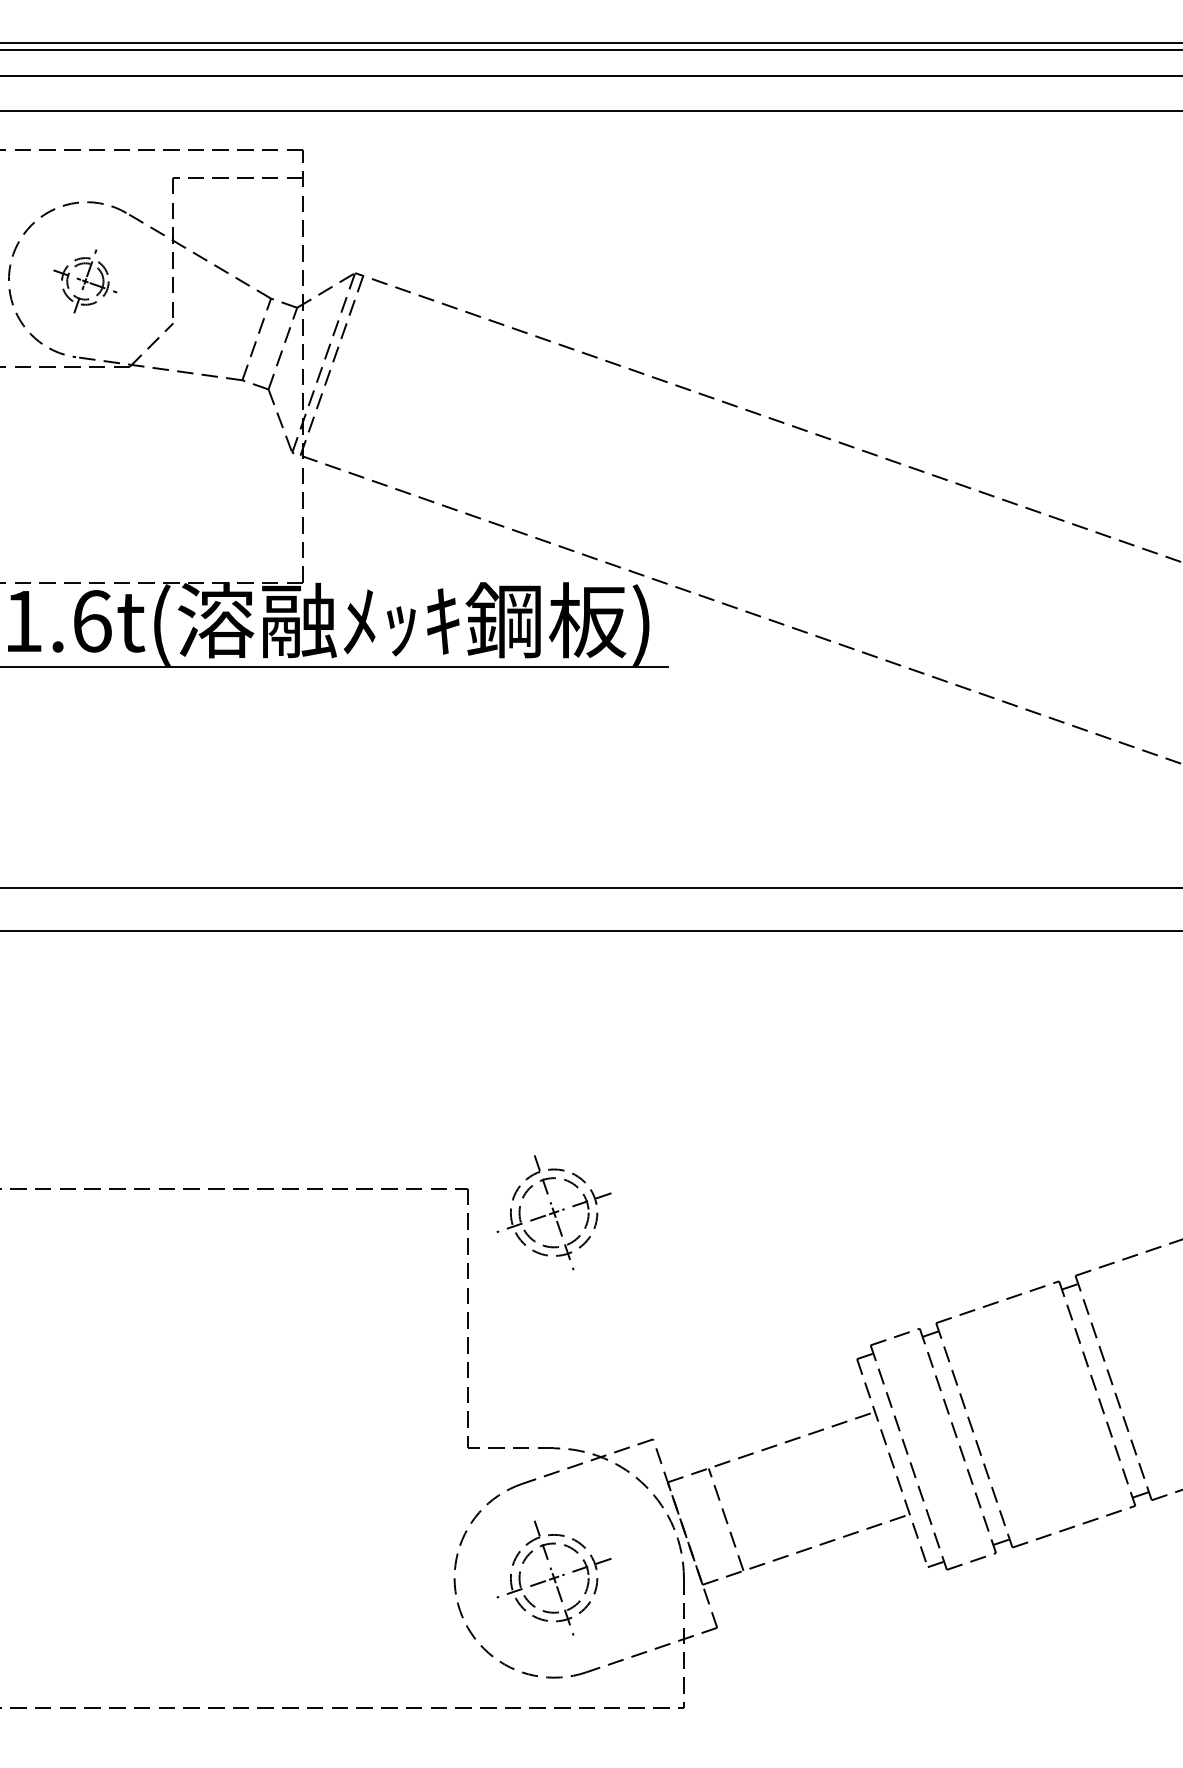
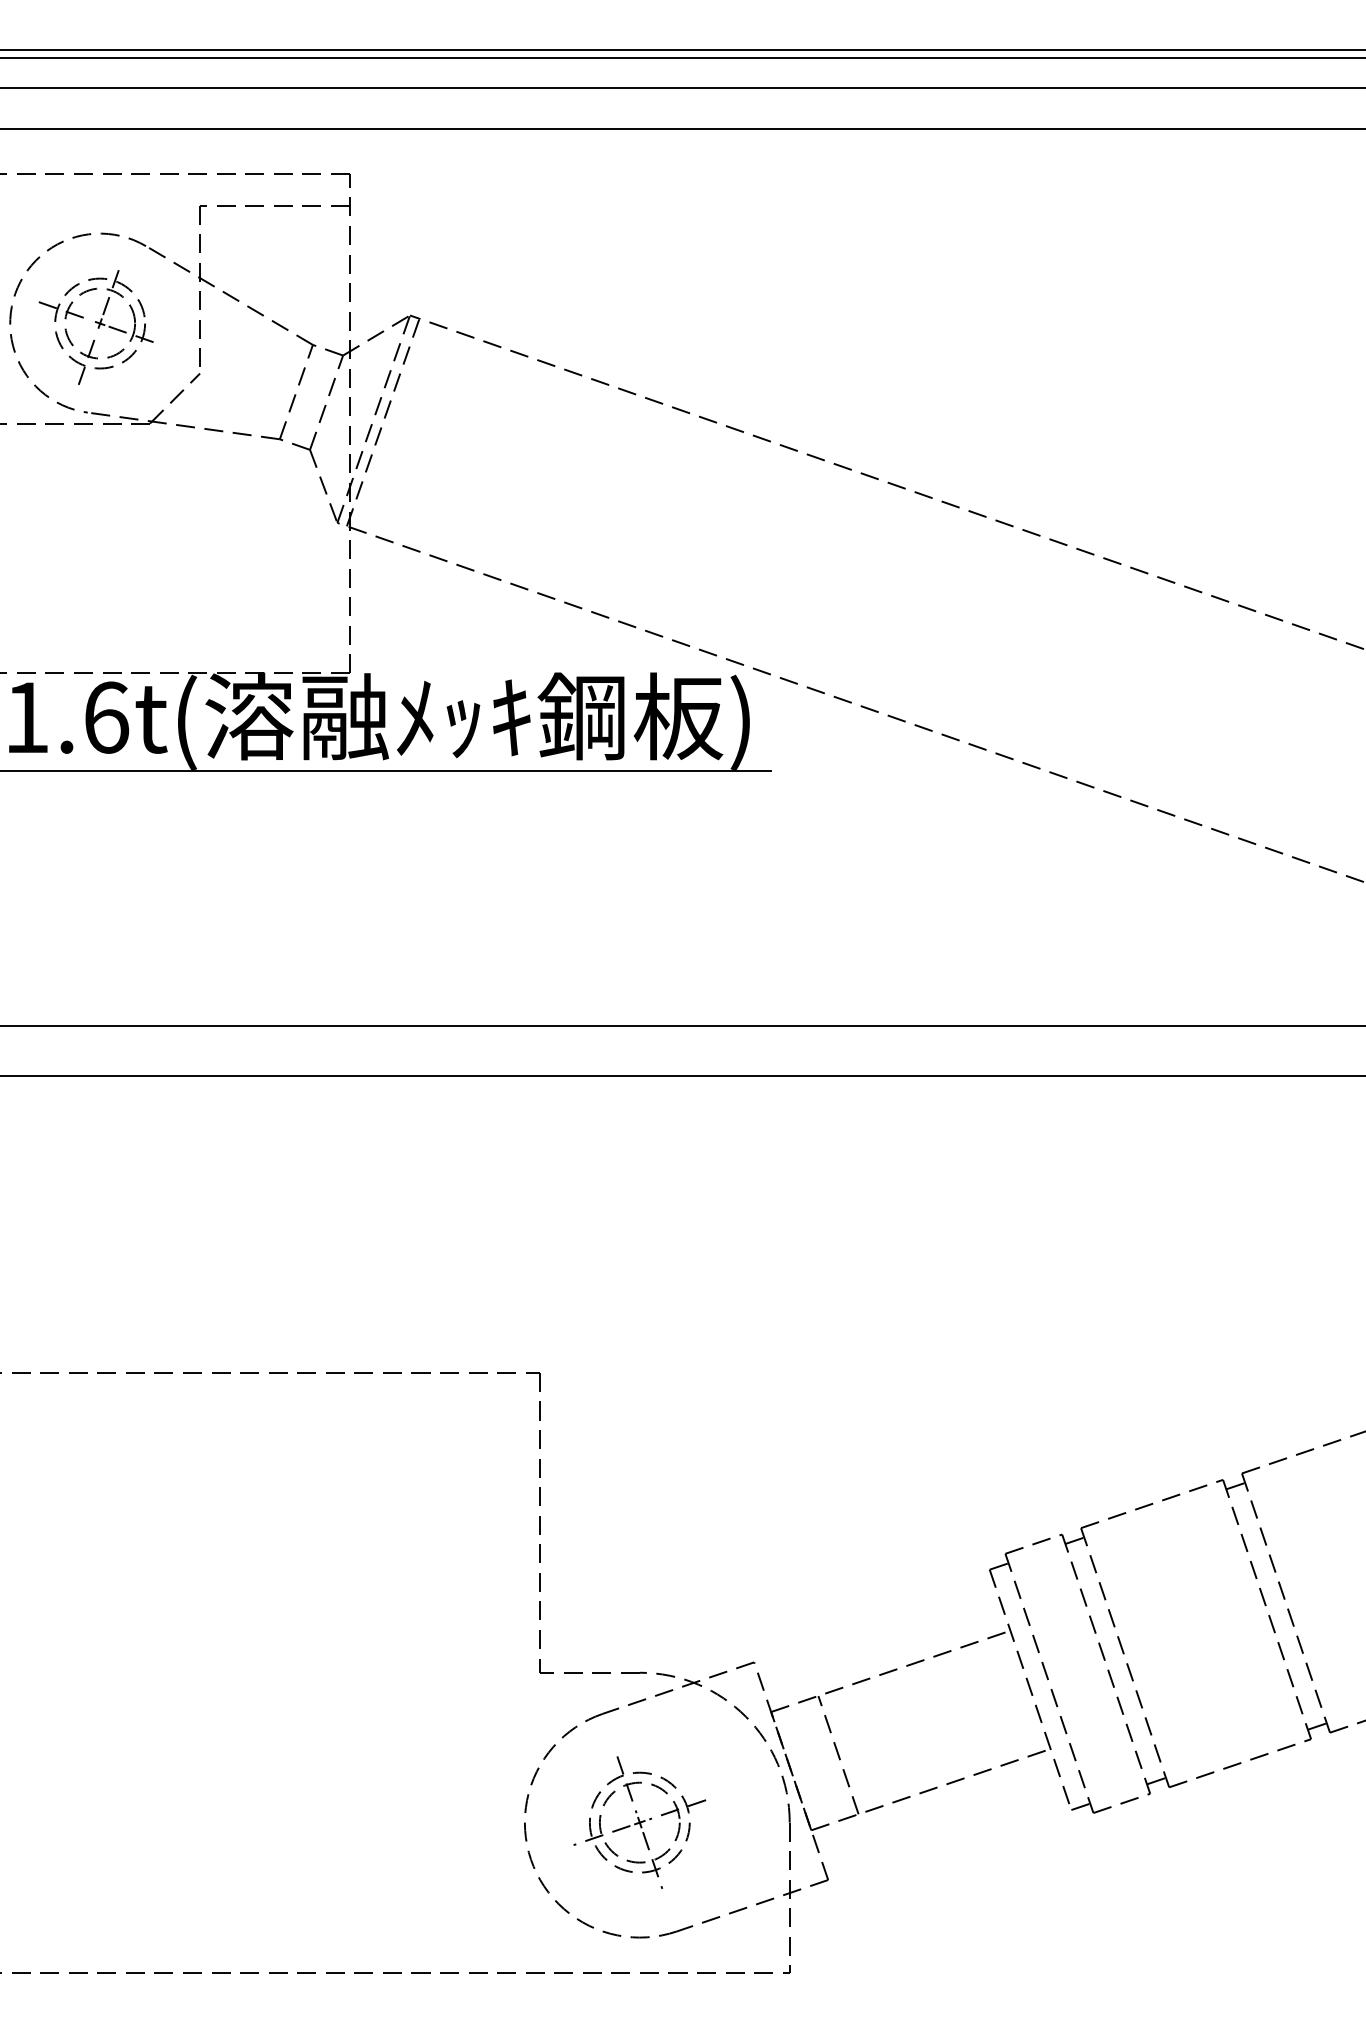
part: (82, 283) -> (95, 327), size x1.67
part: (553, 1212) -> (639, 1400), removed

